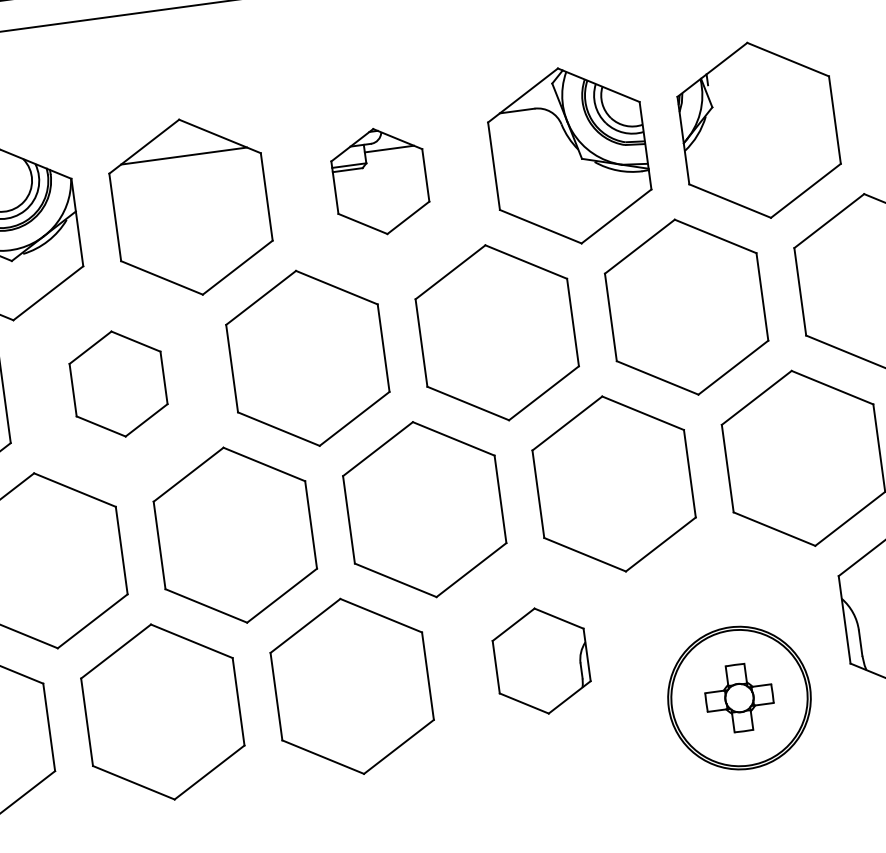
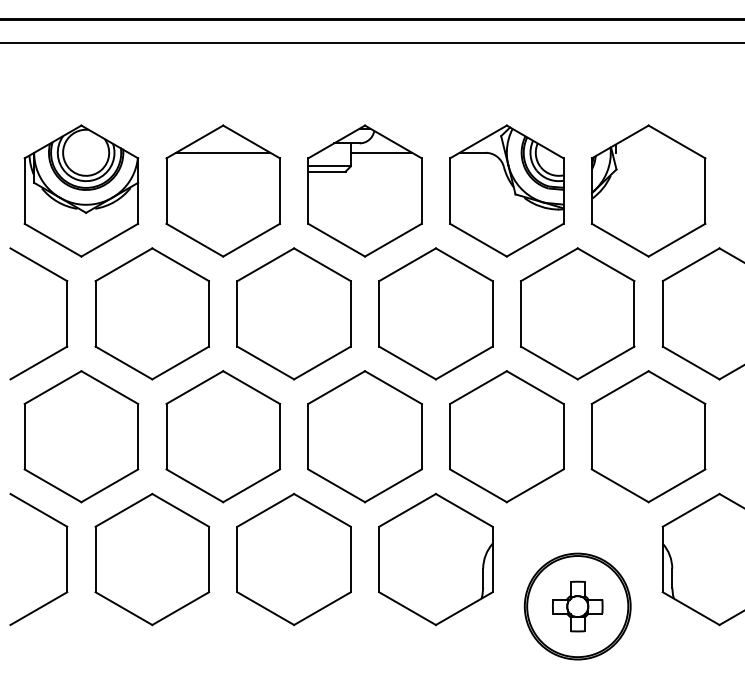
part: (379, 180) -> (364, 190), size x1.67
part: (118, 383) -> (152, 313), size x1.67
part: (541, 660) -> (435, 559), size x1.67

